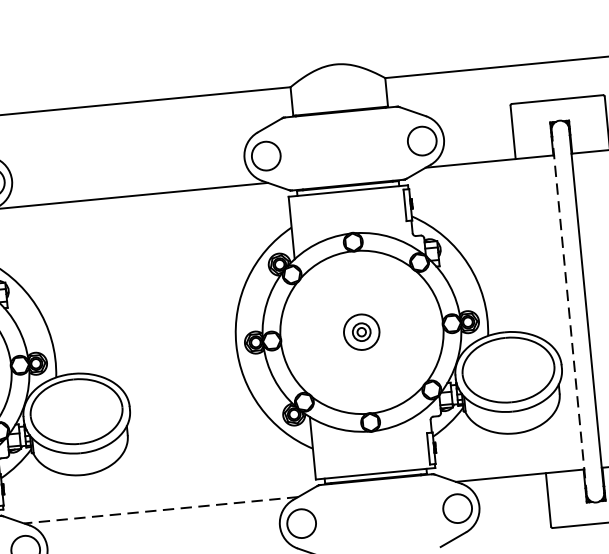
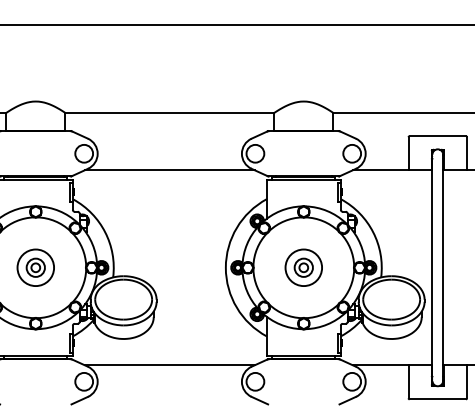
line: (569, 313) -> (432, 268), dashed -> solid
part: (361, 331) -> (303, 267), size x1.67
line: (160, 510) -> (169, 365), dashed -> solid

